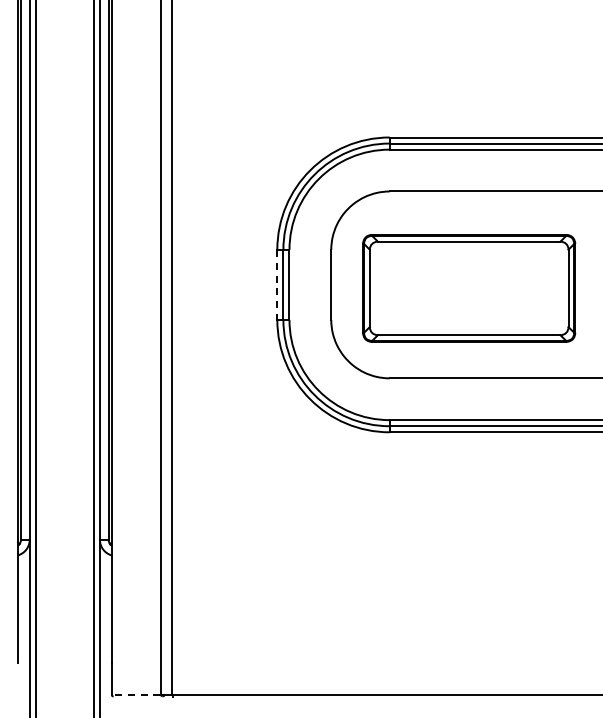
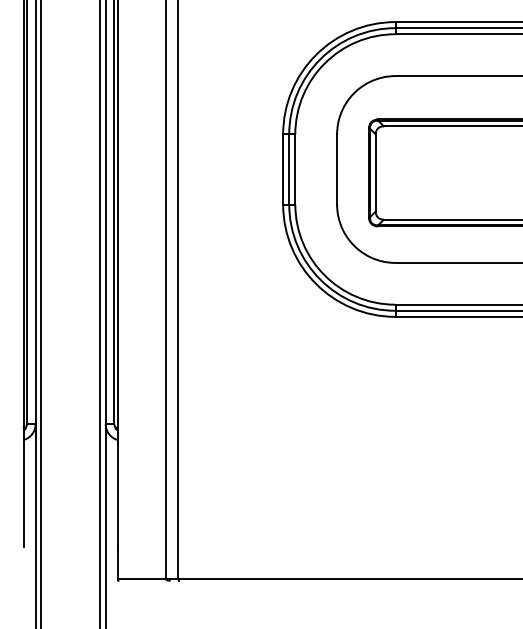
line: (277, 285) -> (283, 170), dashed -> solid
line: (135, 694) -> (141, 579), dashed -> solid

